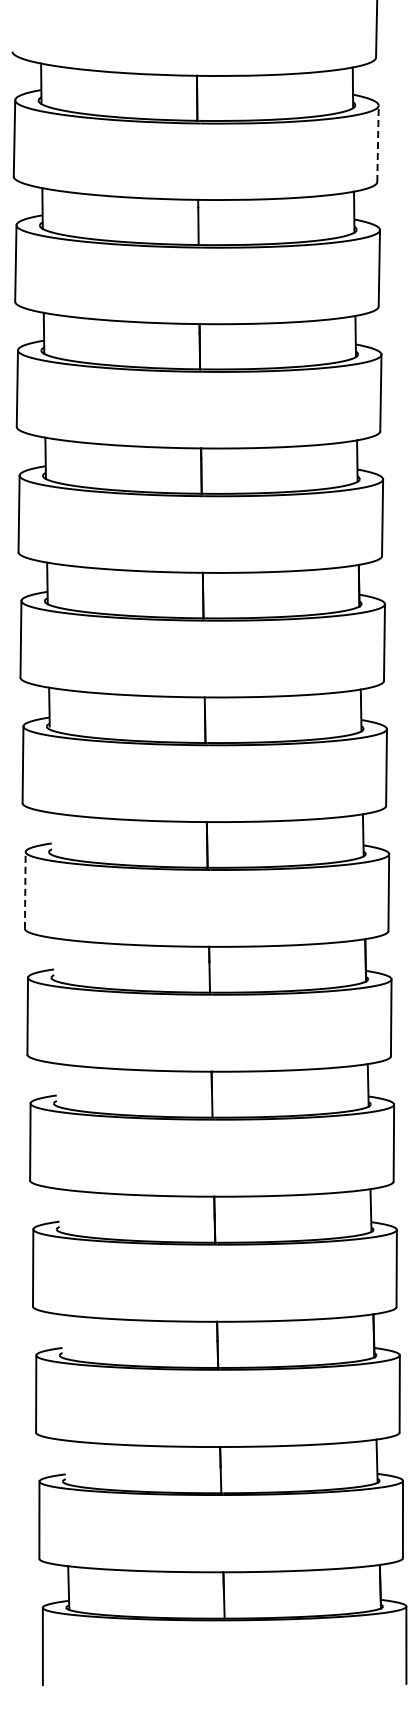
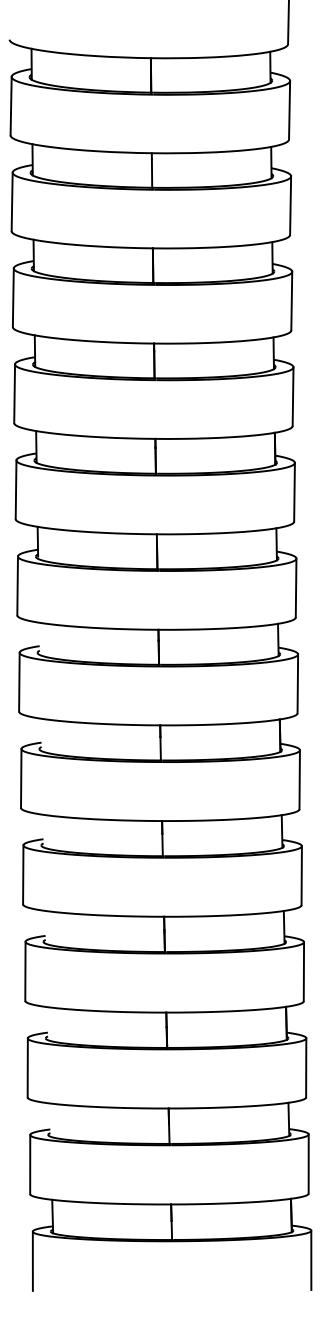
line: (378, 143) -> (289, 110), dashed -> solid
line: (25, 889) -> (19, 681), dashed -> solid

